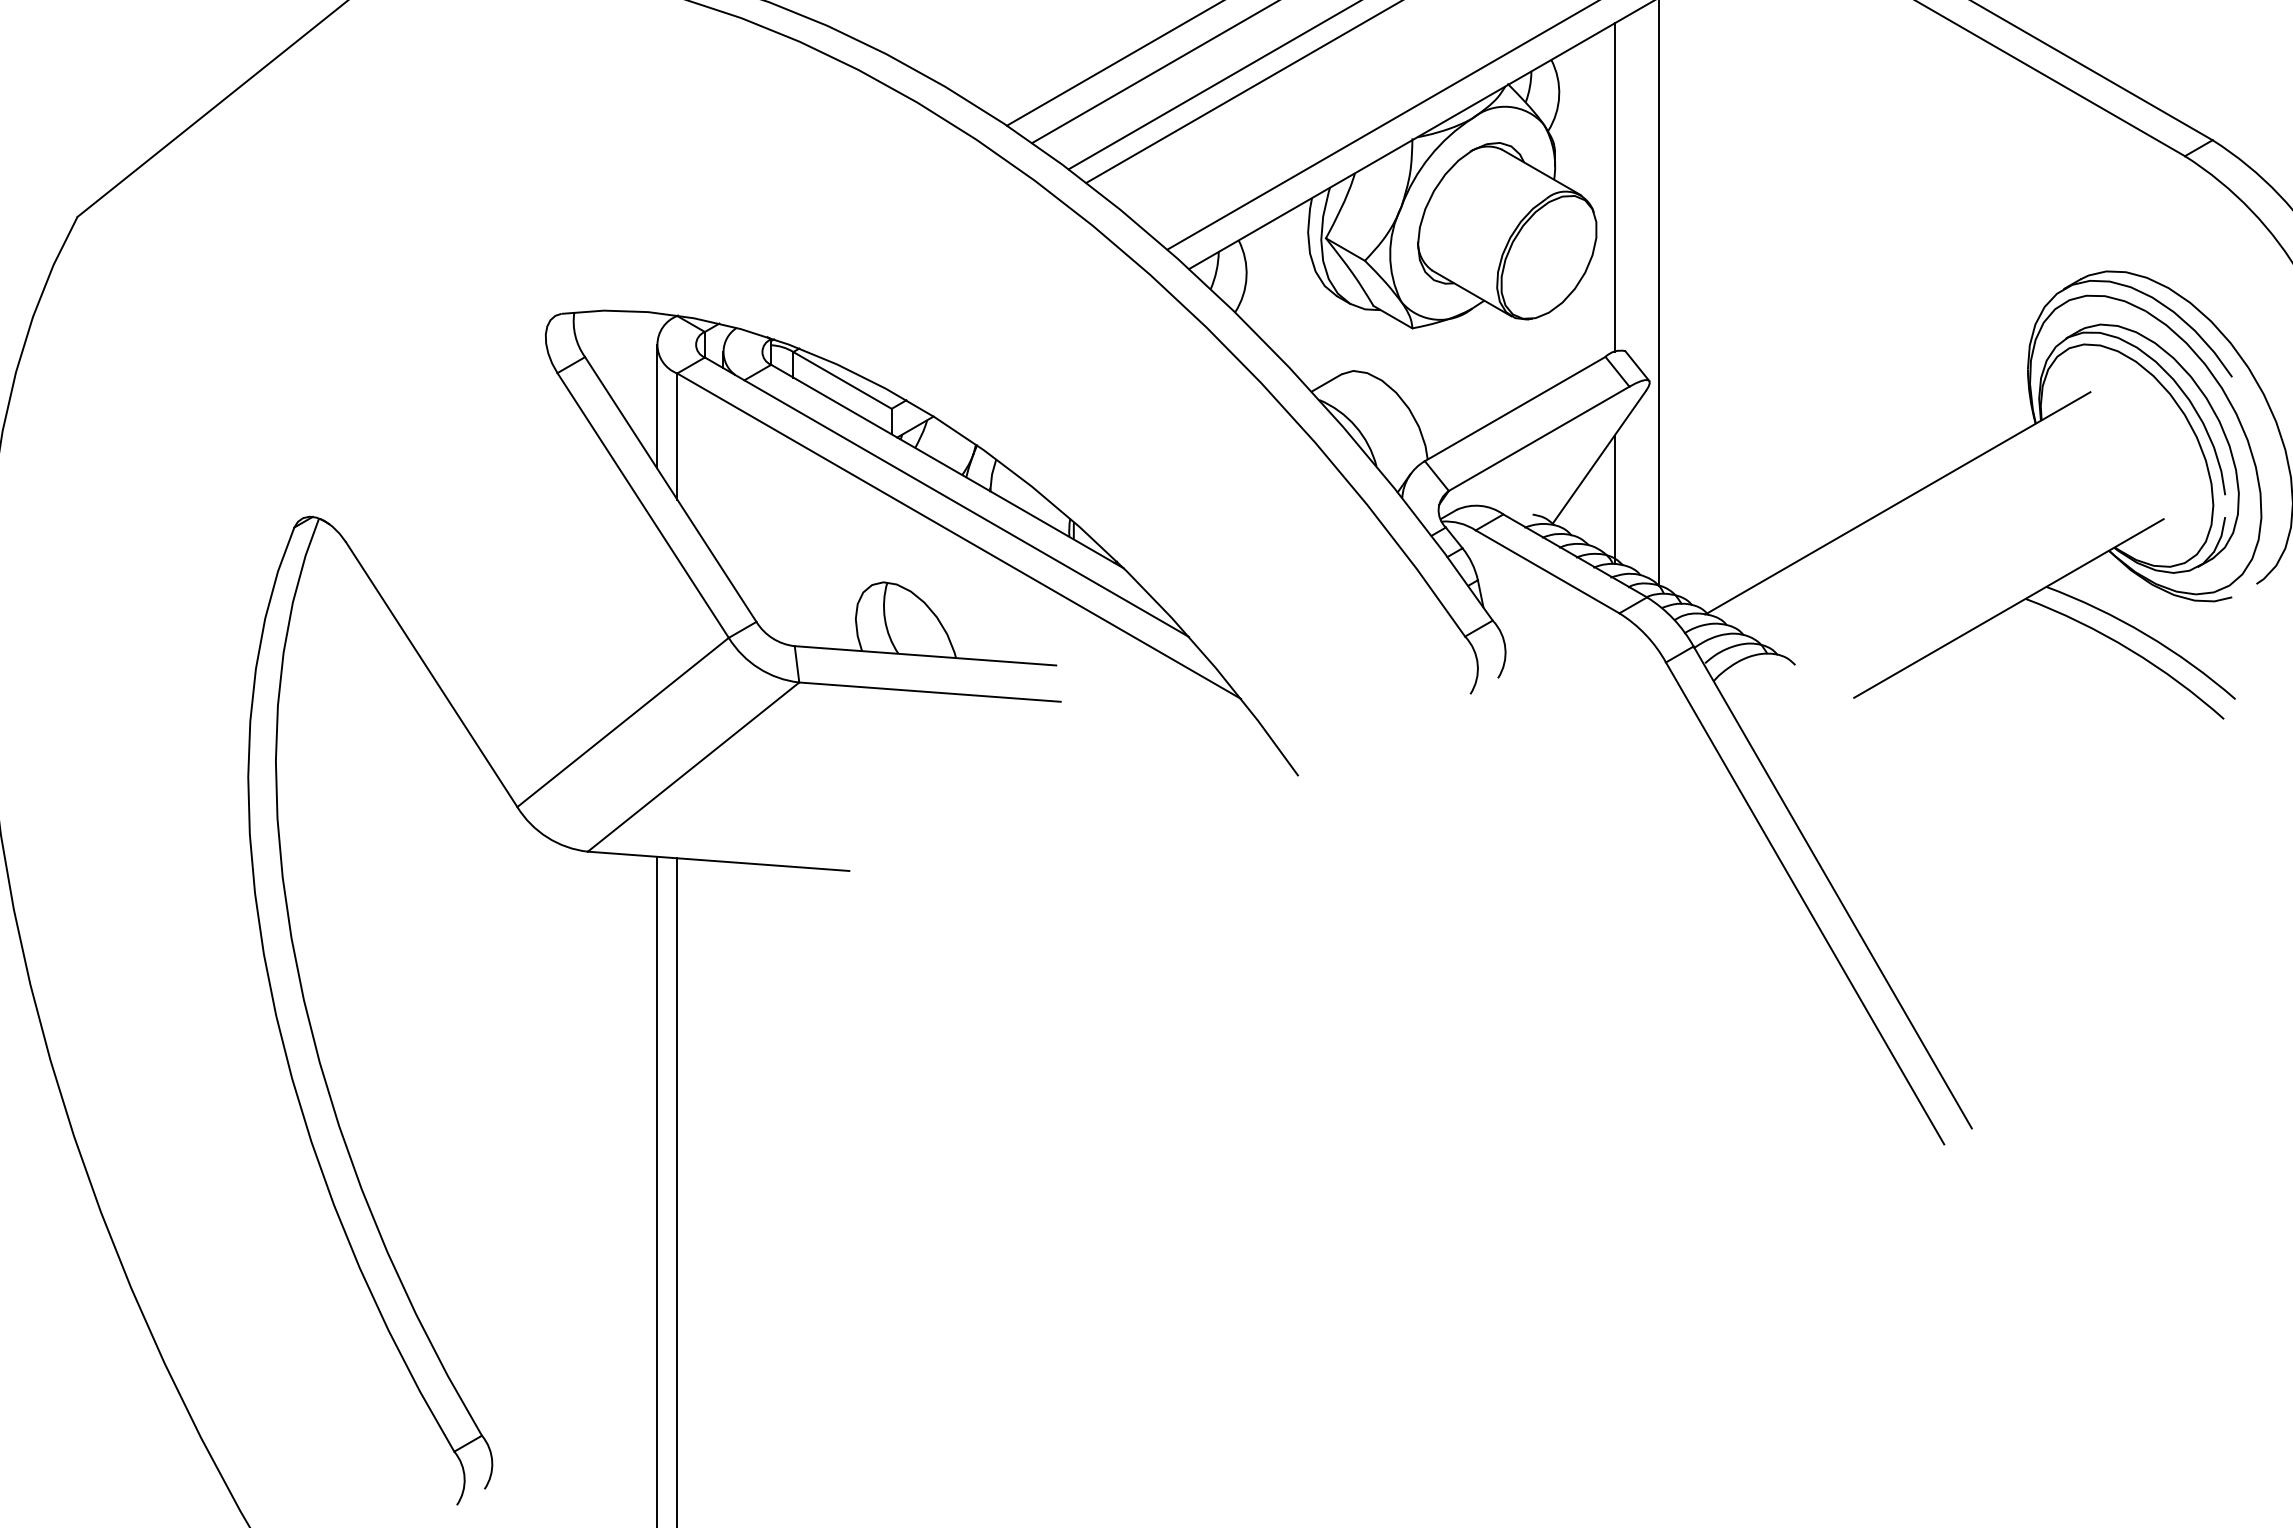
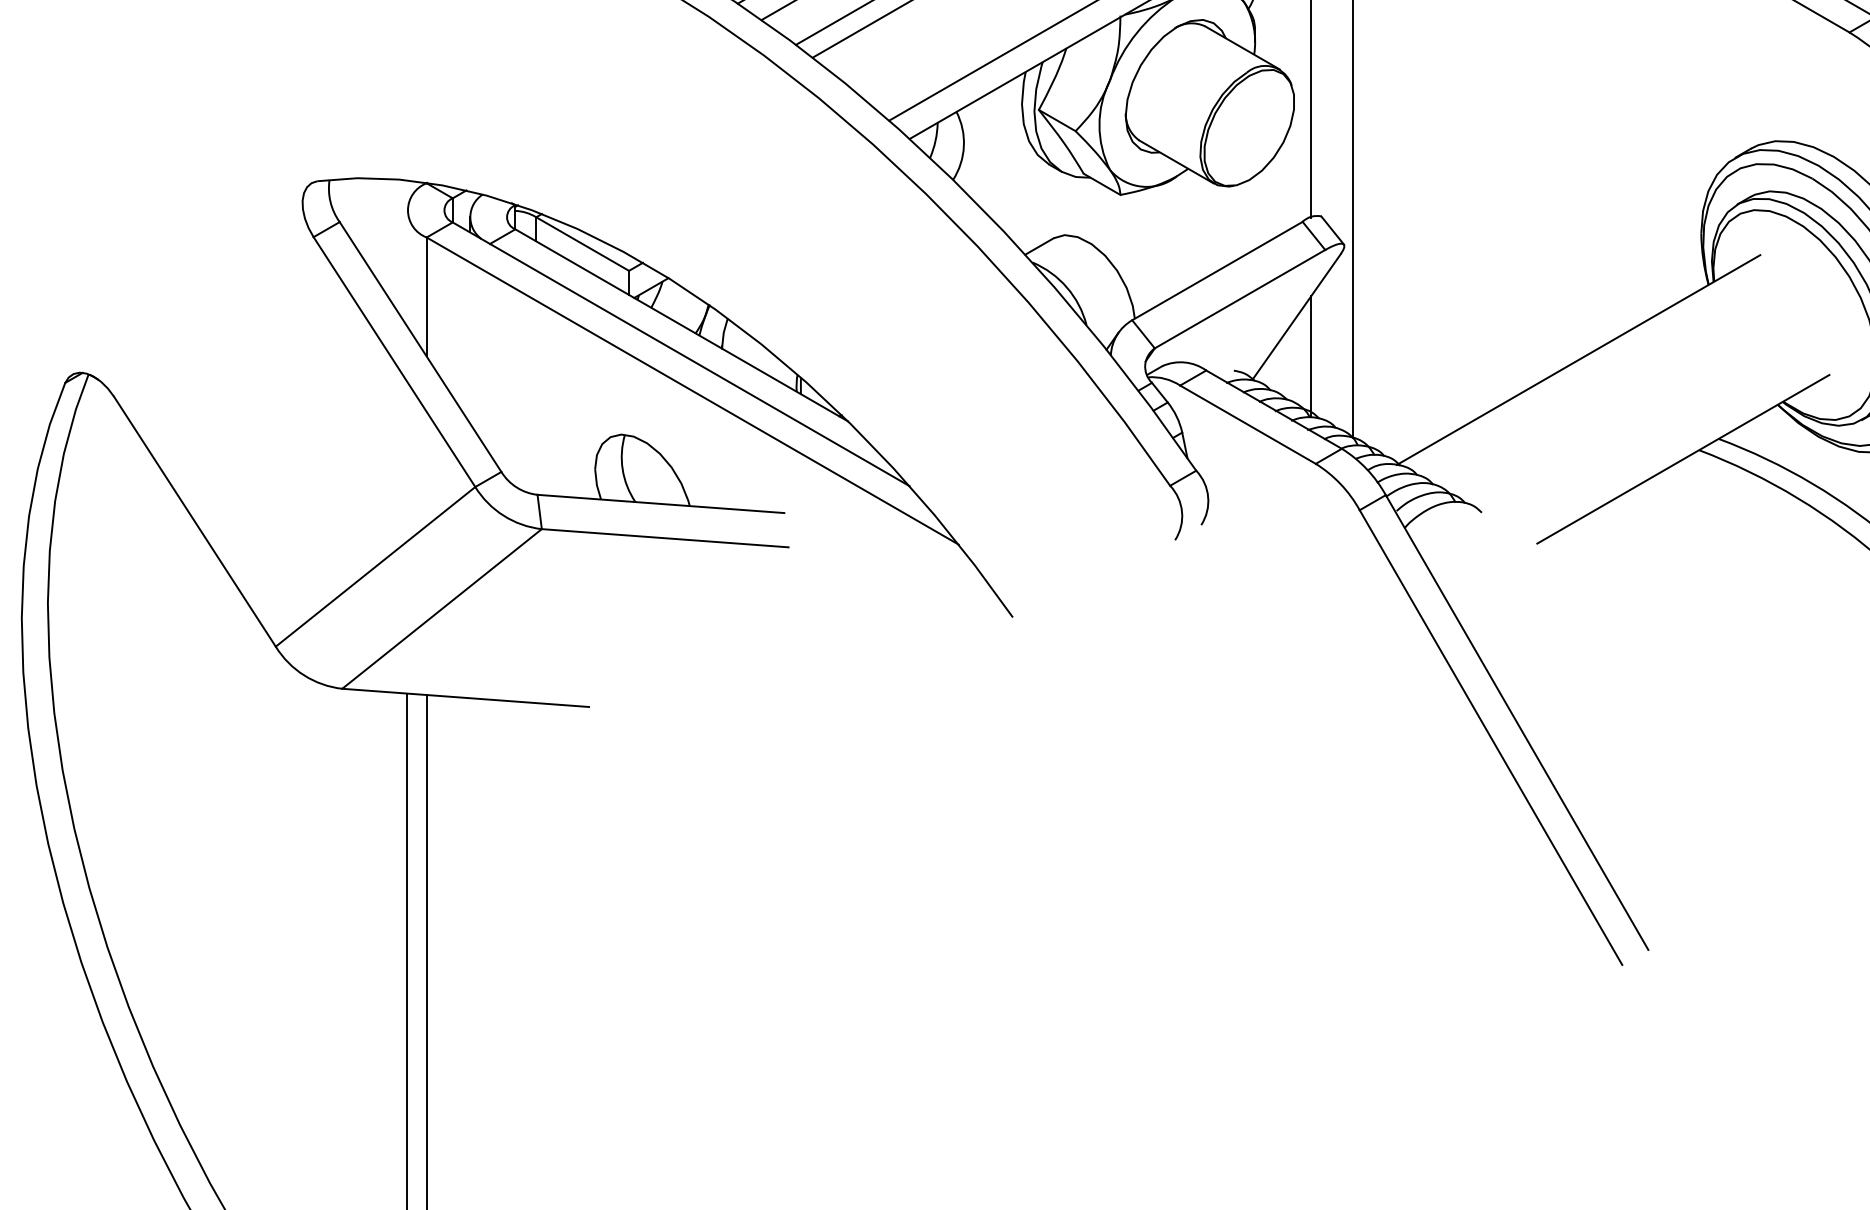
line: (656, 405) -> (407, 267), removed

